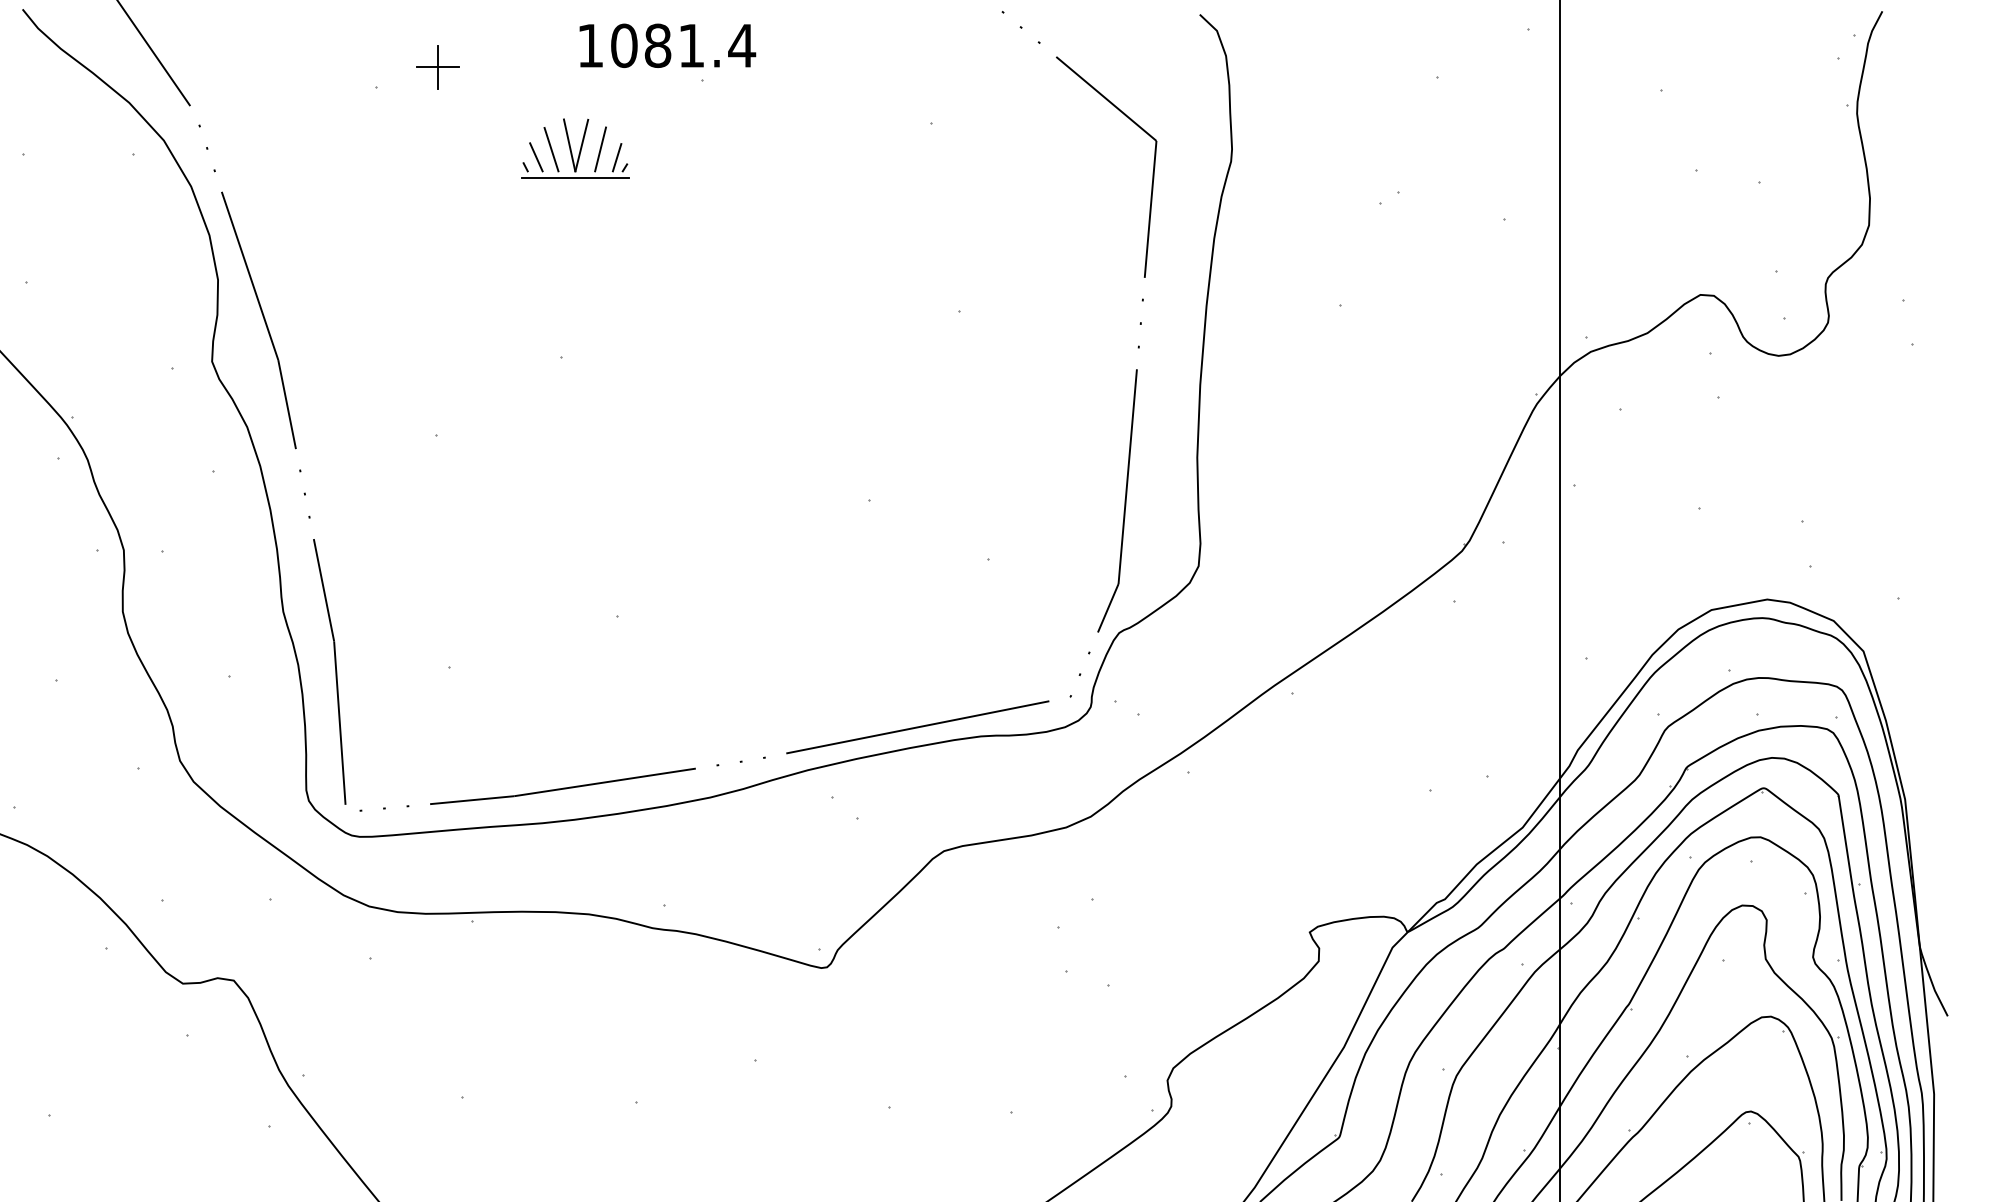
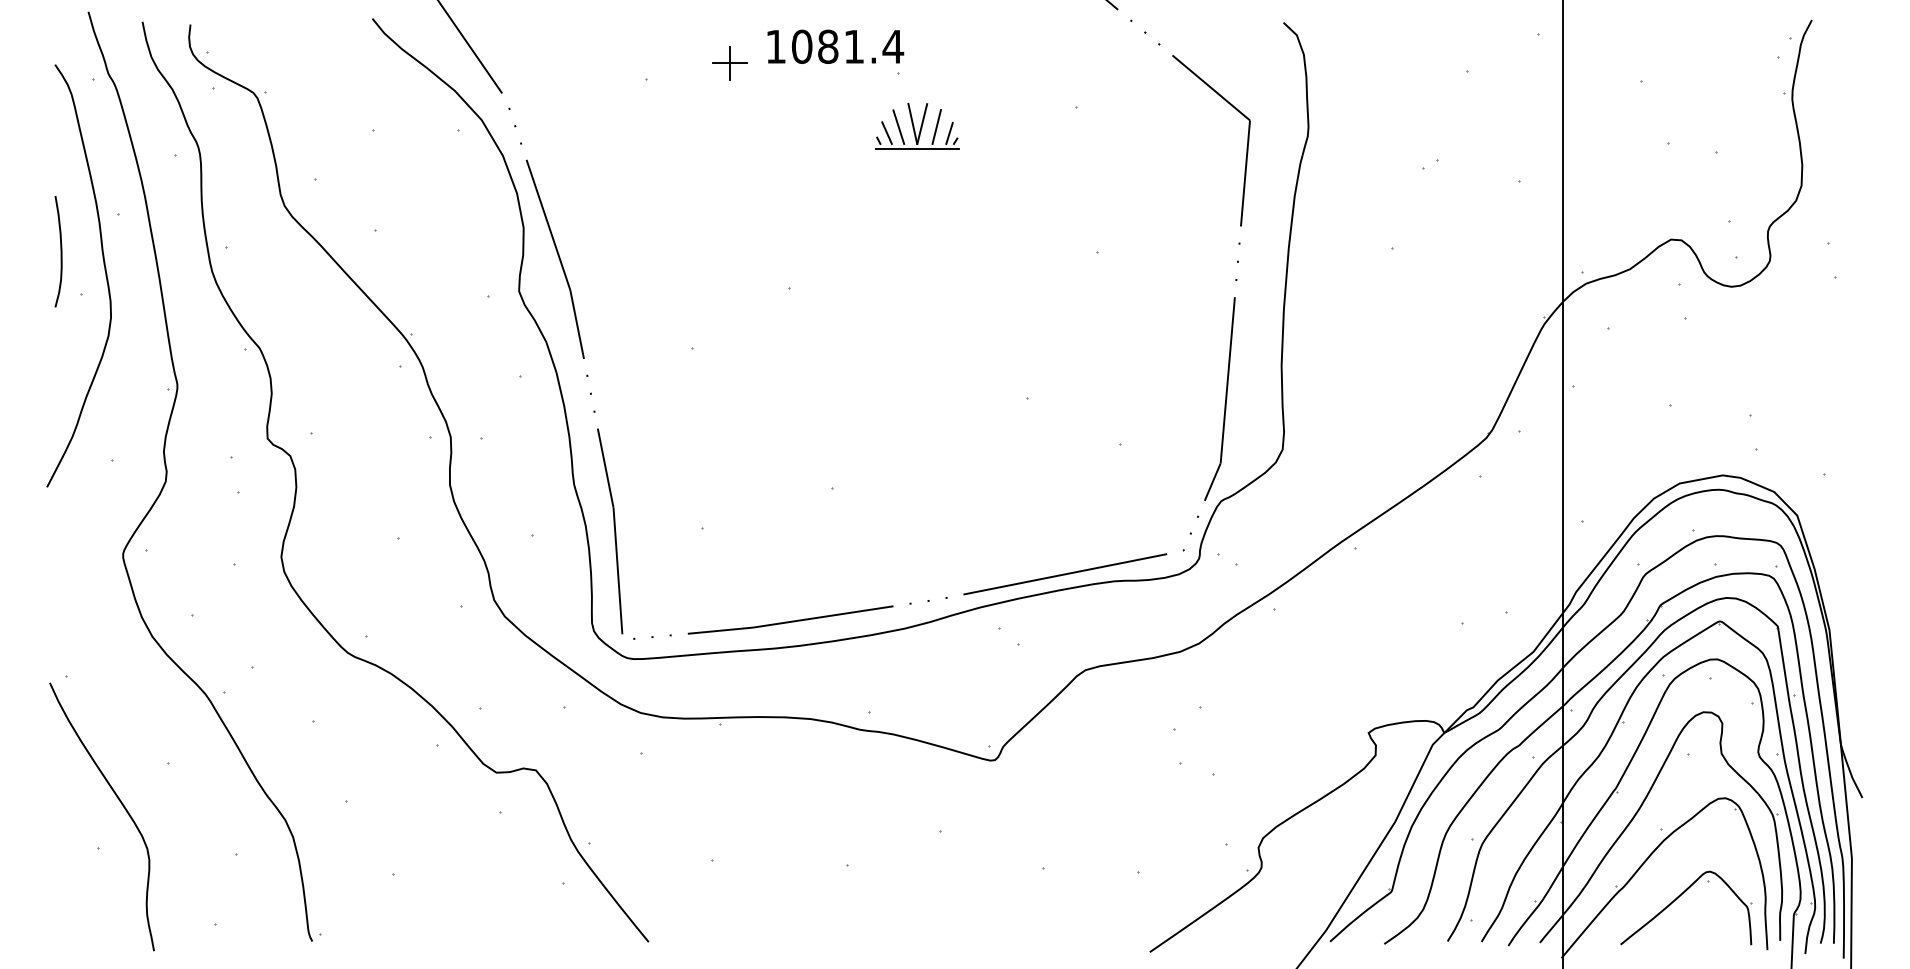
text: (667, 45) -> (835, 46), moved
part: (437, 67) -> (729, 63), moved
part: (575, 147) -> (917, 125), moved

